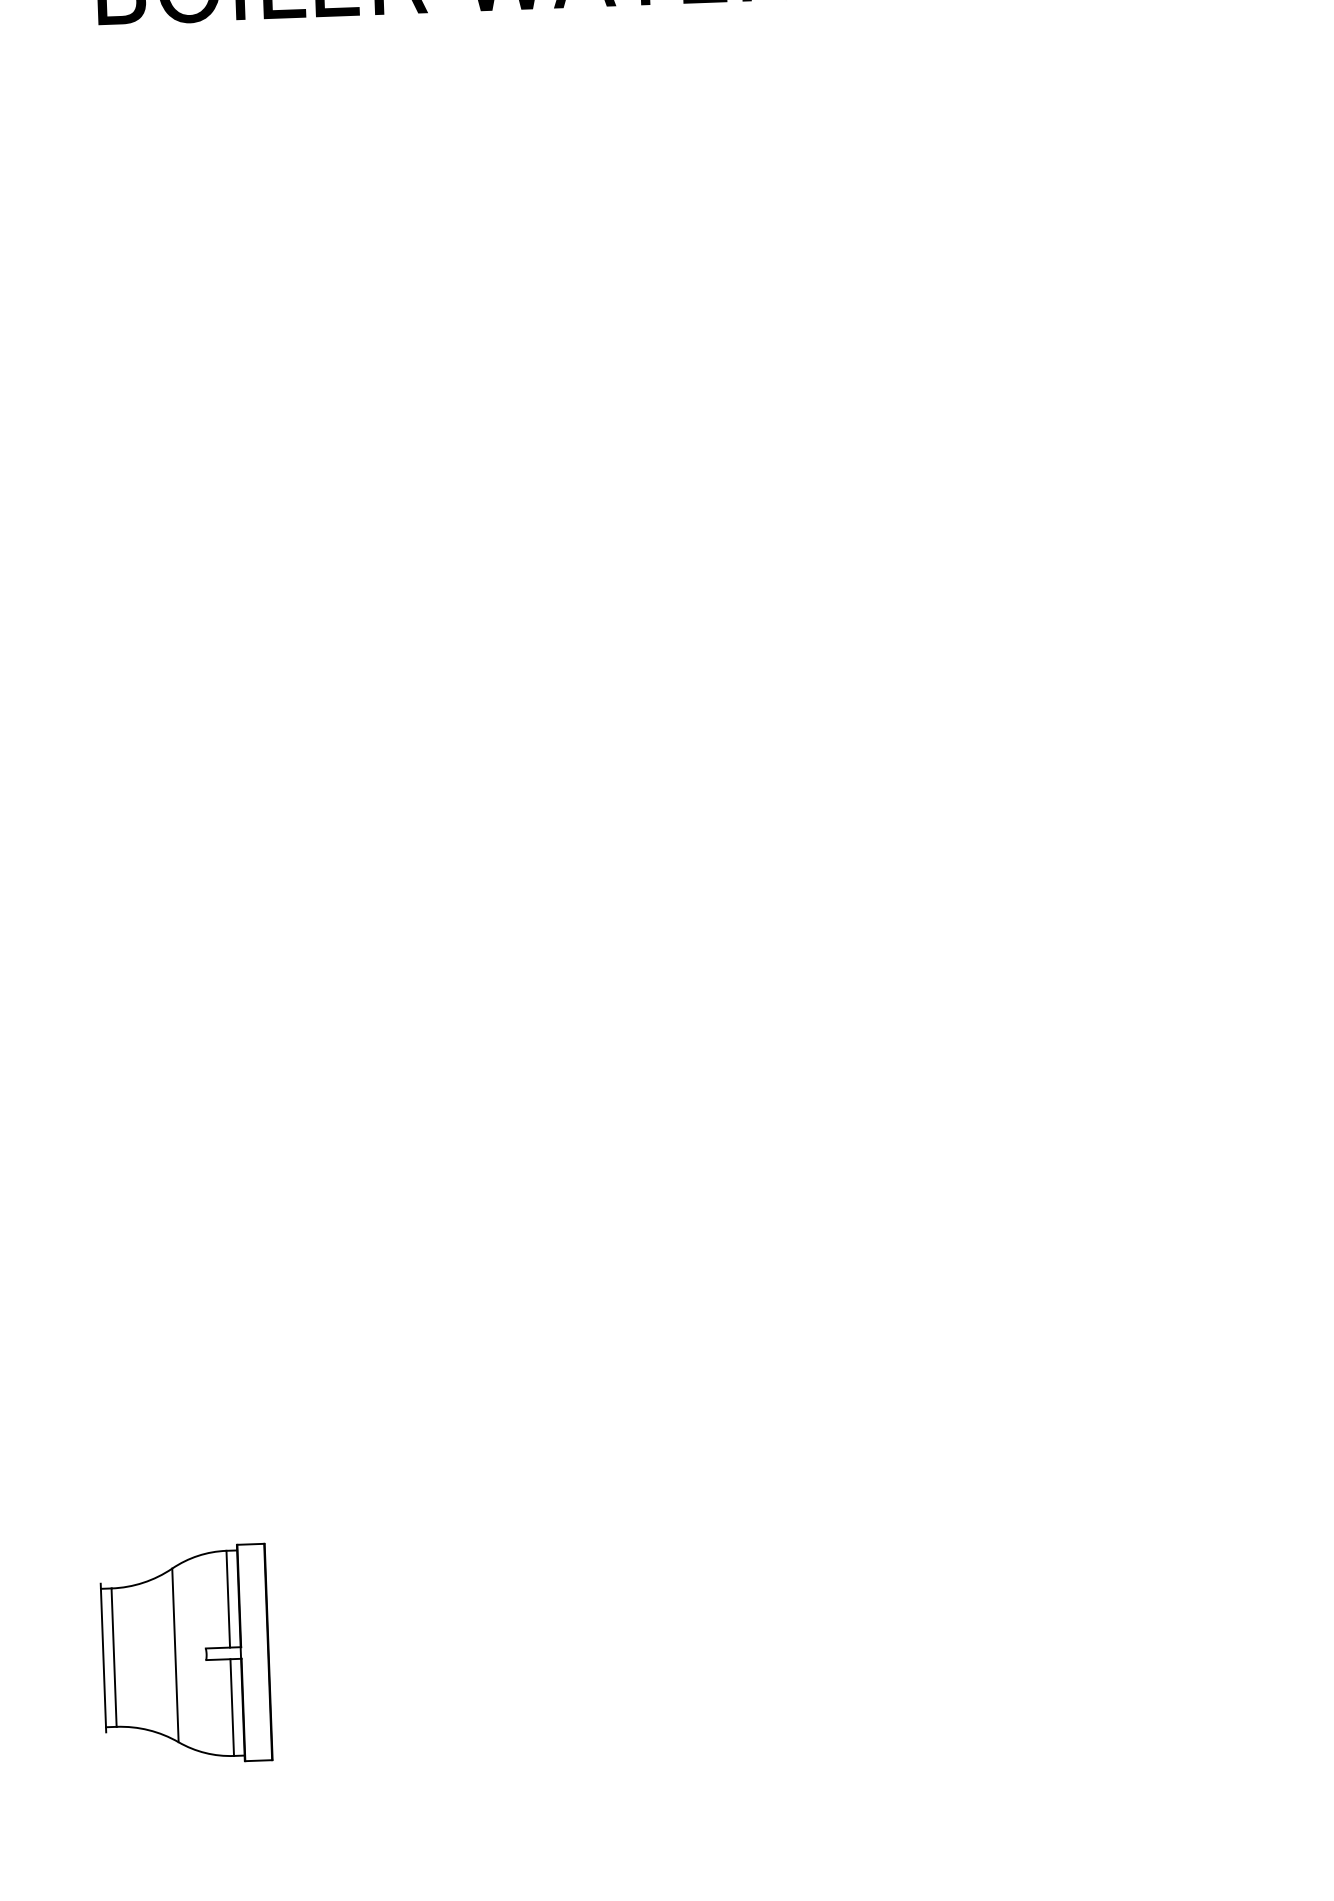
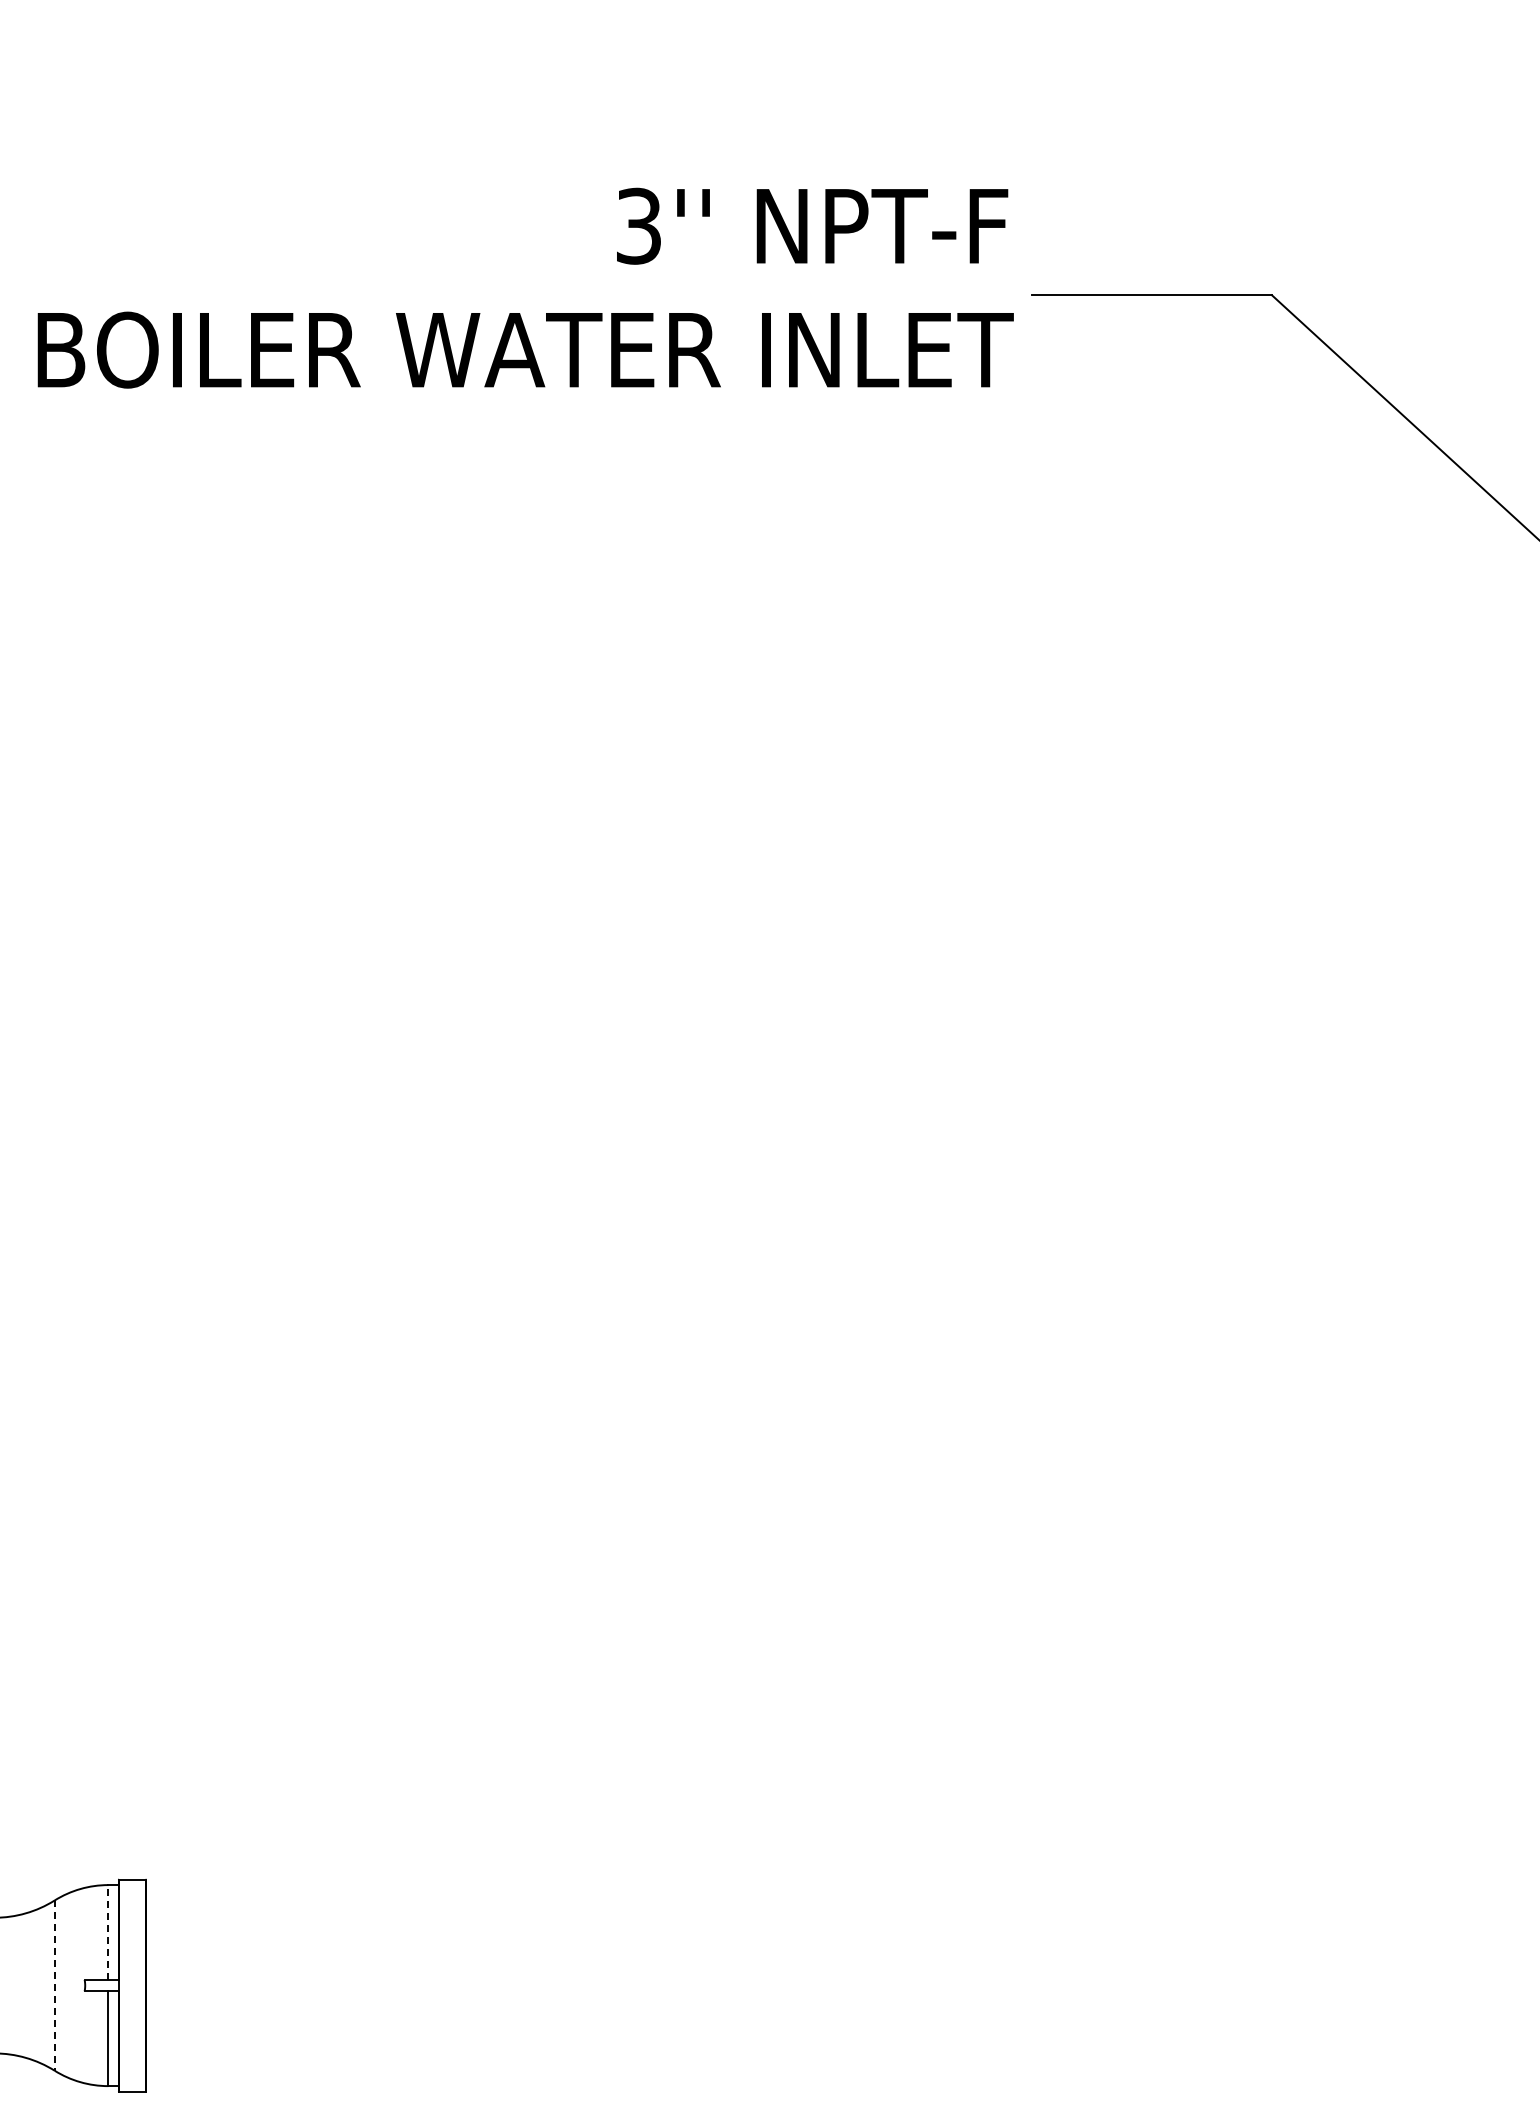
line: (228, 1599) -> (108, 1932), solid -> dashed
line: (175, 1656) -> (54, 1986), solid -> dashed

